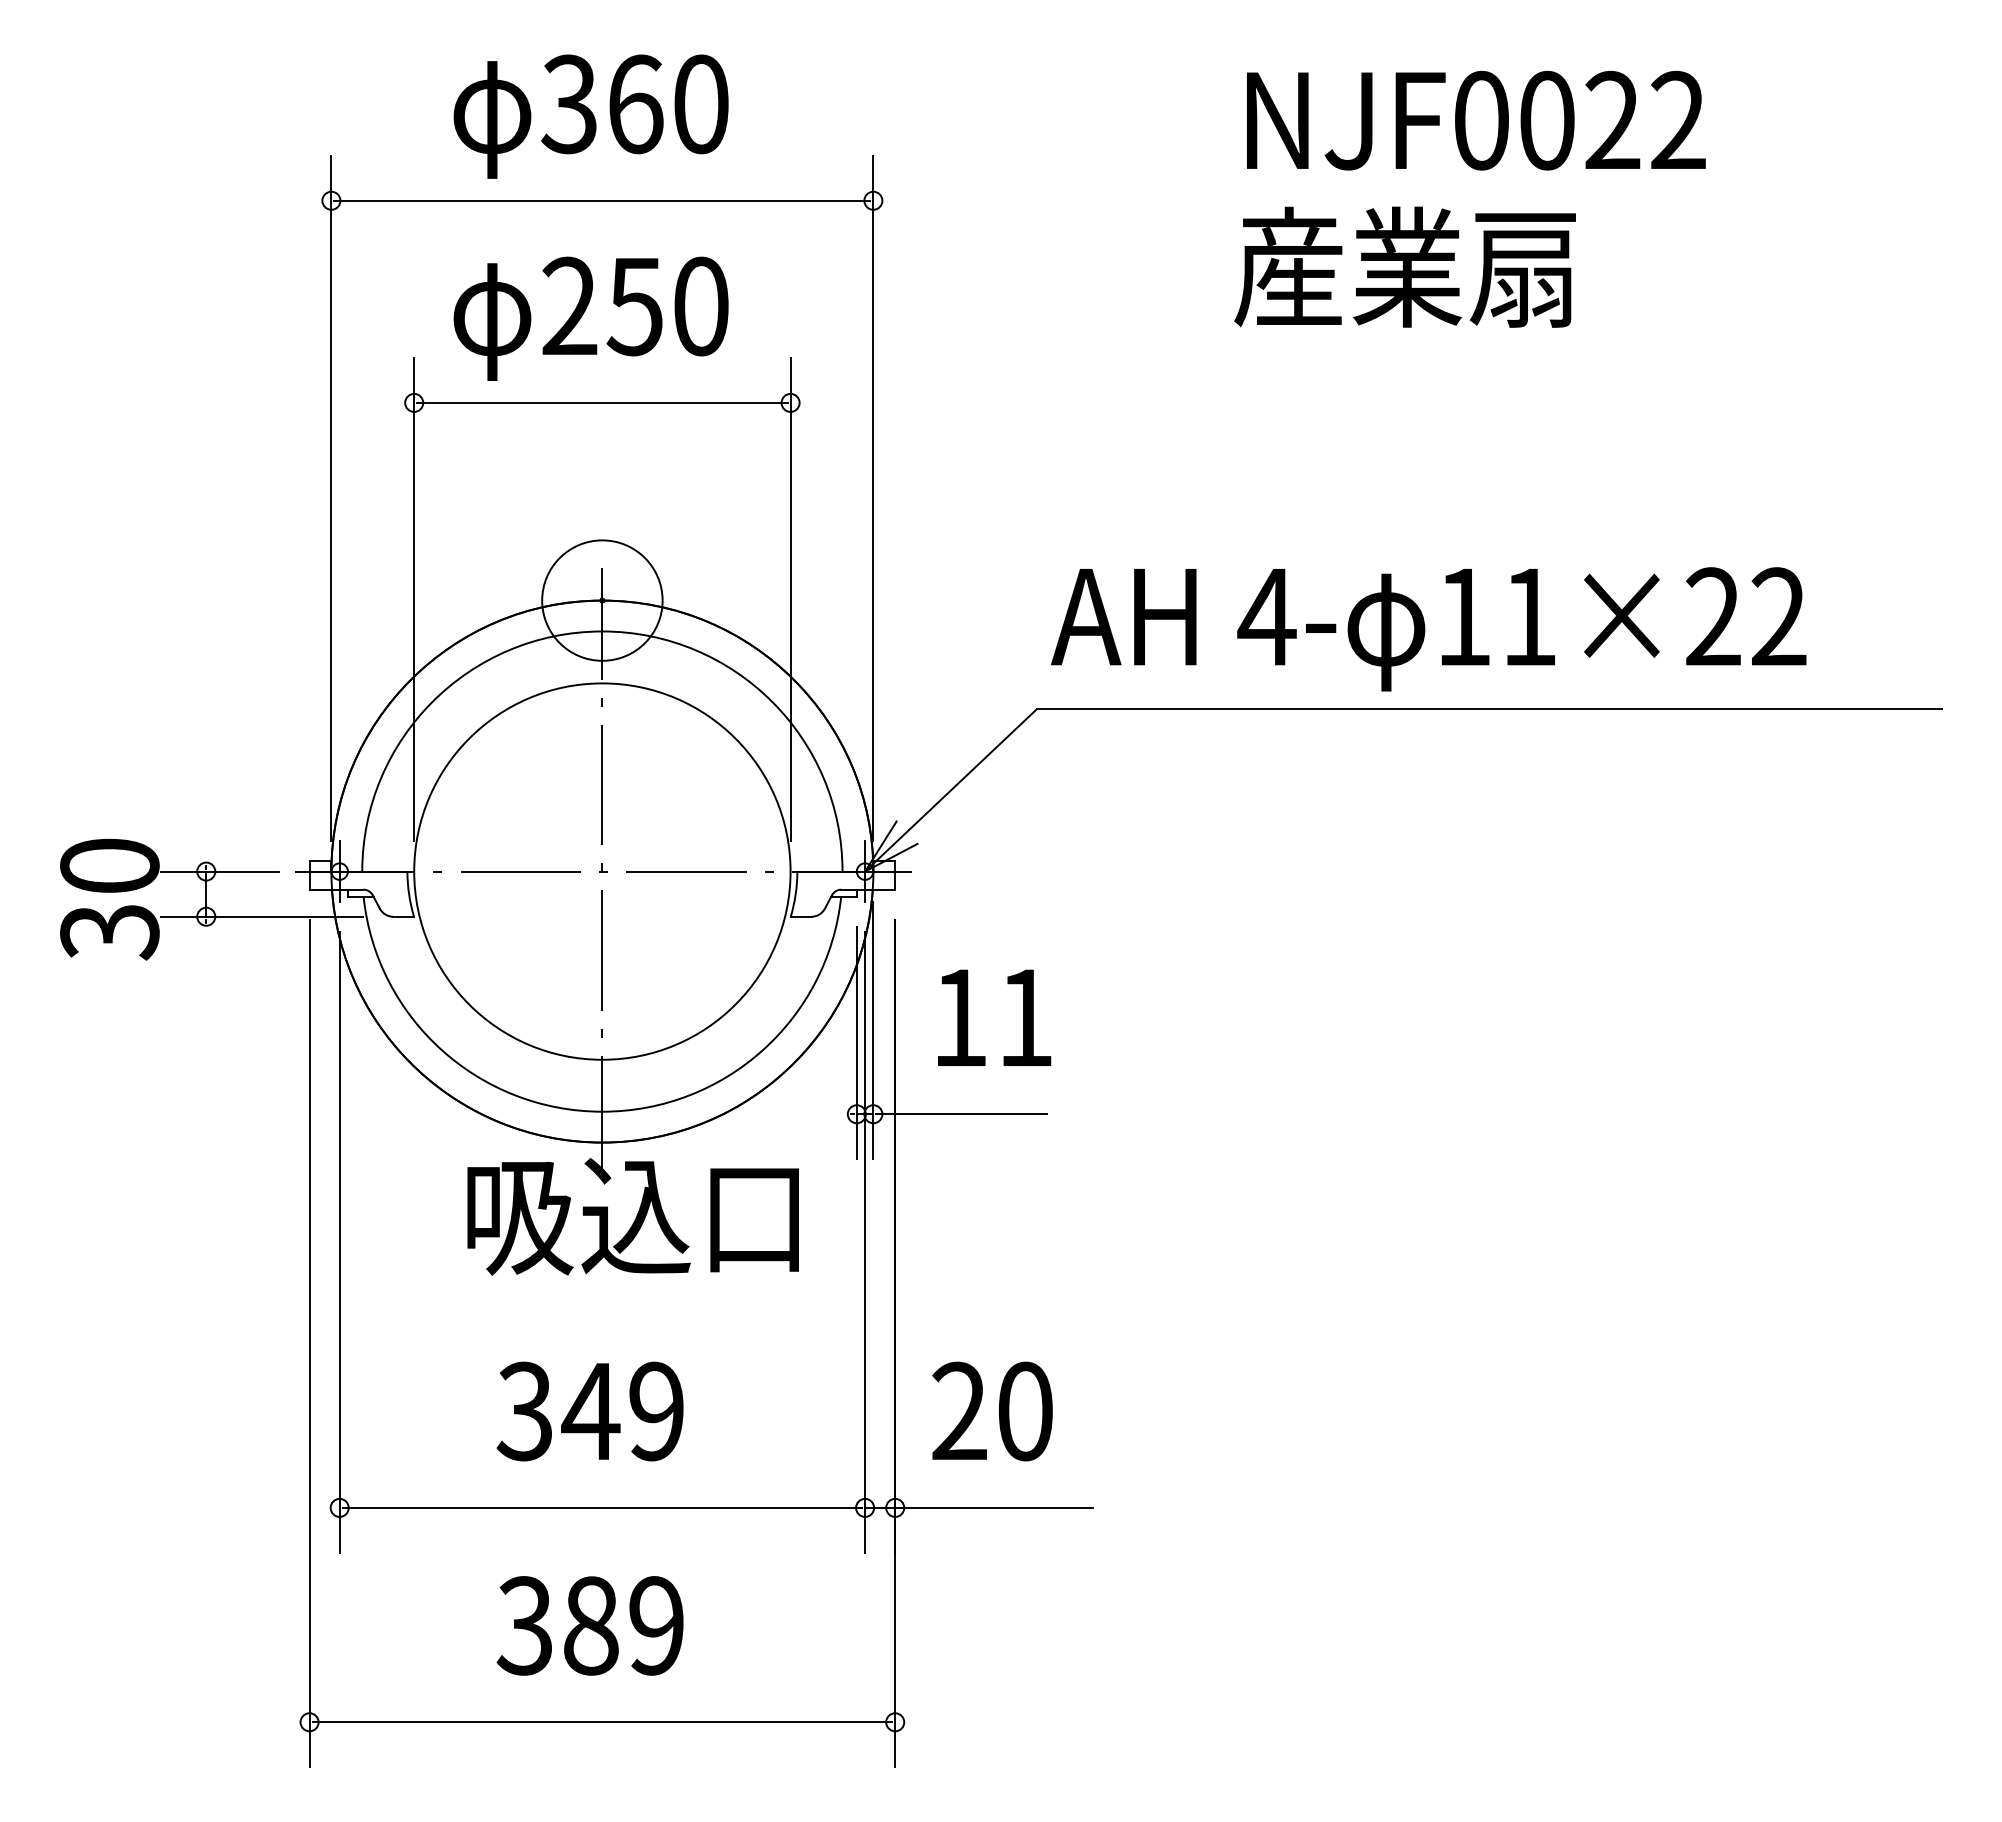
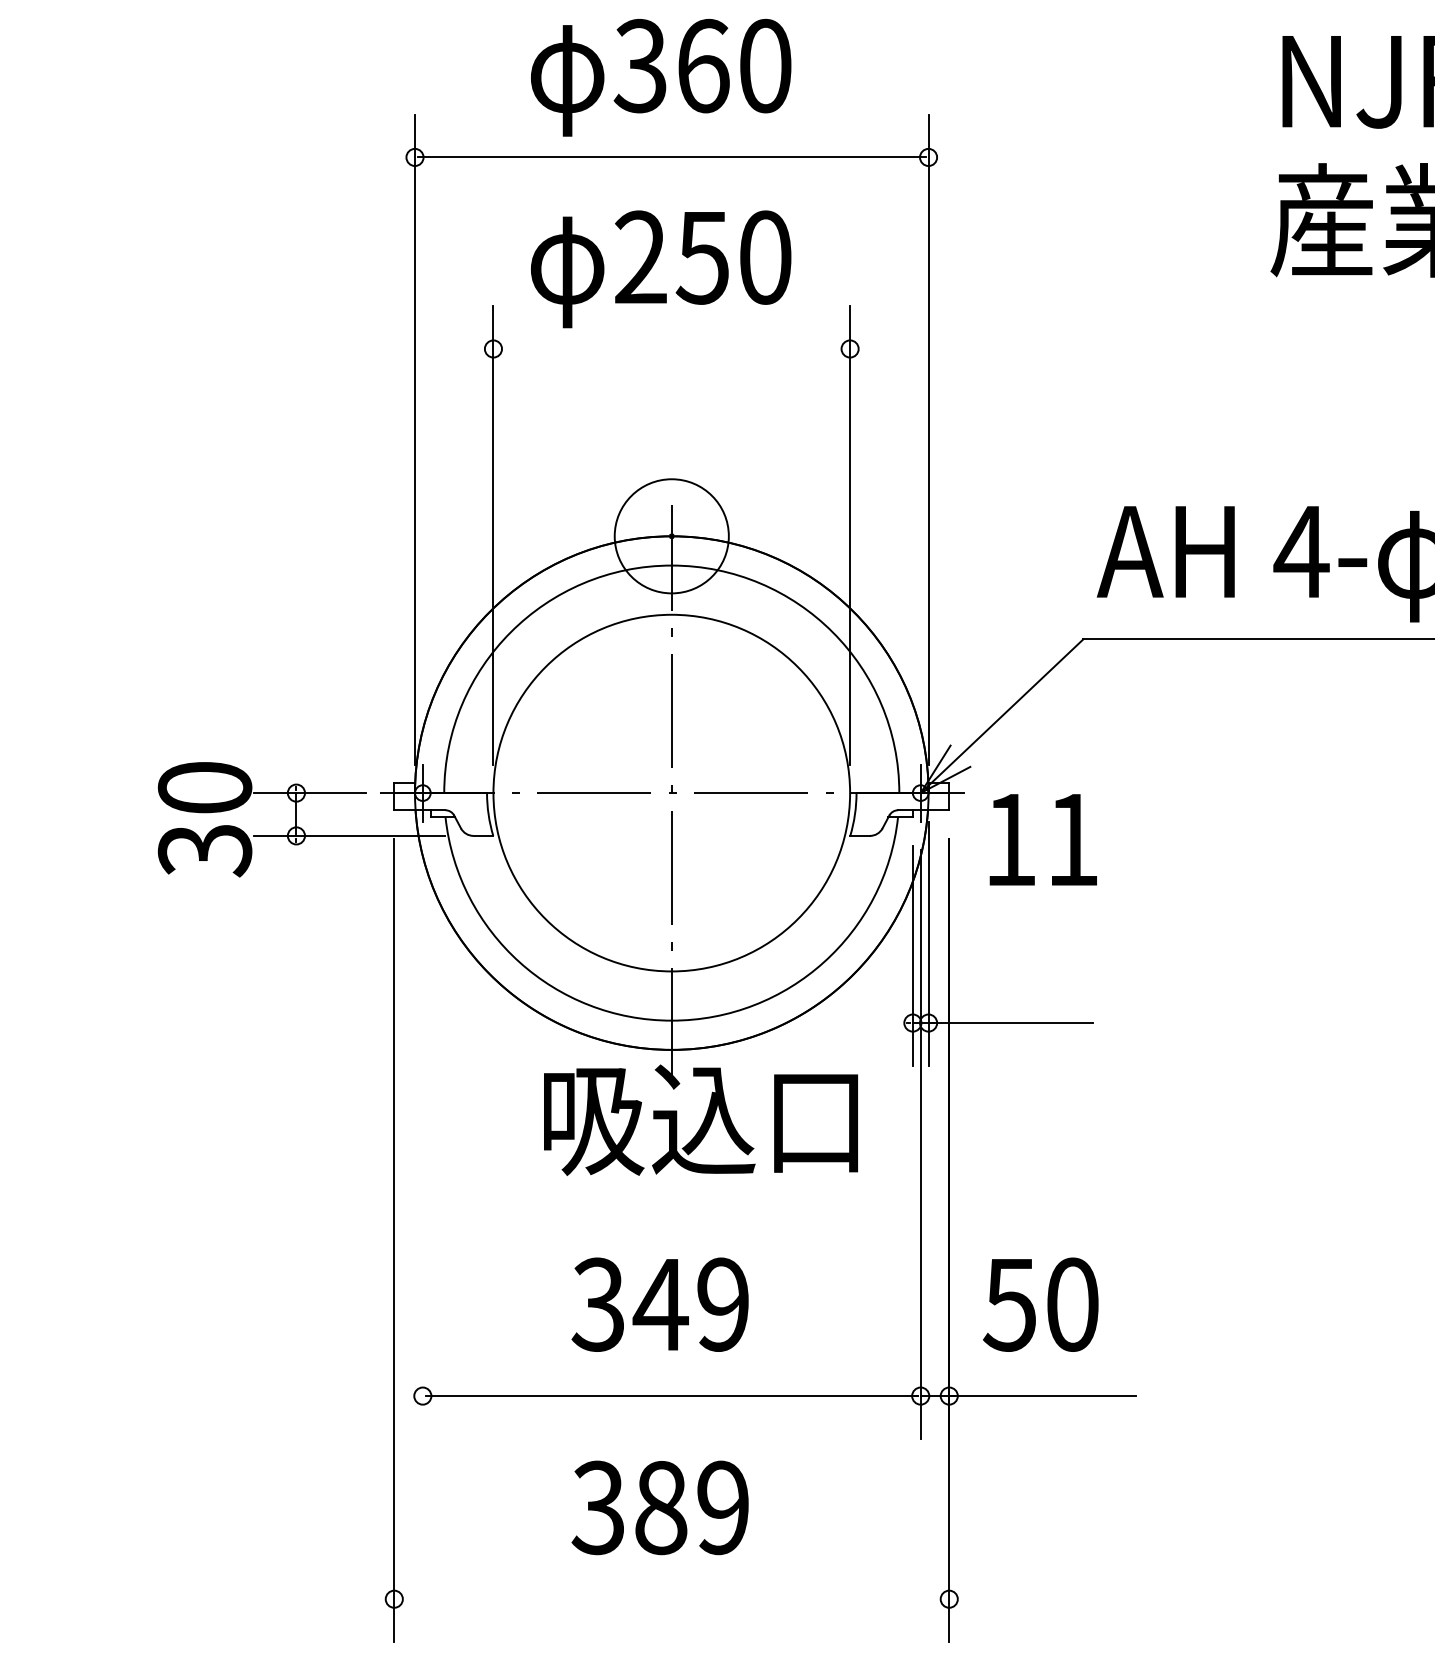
line: (602, 402) -> (671, 348), removed
text: (994, 1017) -> (1043, 839), moved
line: (339, 1242) -> (422, 1144), removed
text: (958, 1411) -> (1009, 1304), 20 -> 50
line: (602, 1722) -> (671, 1599), removed

